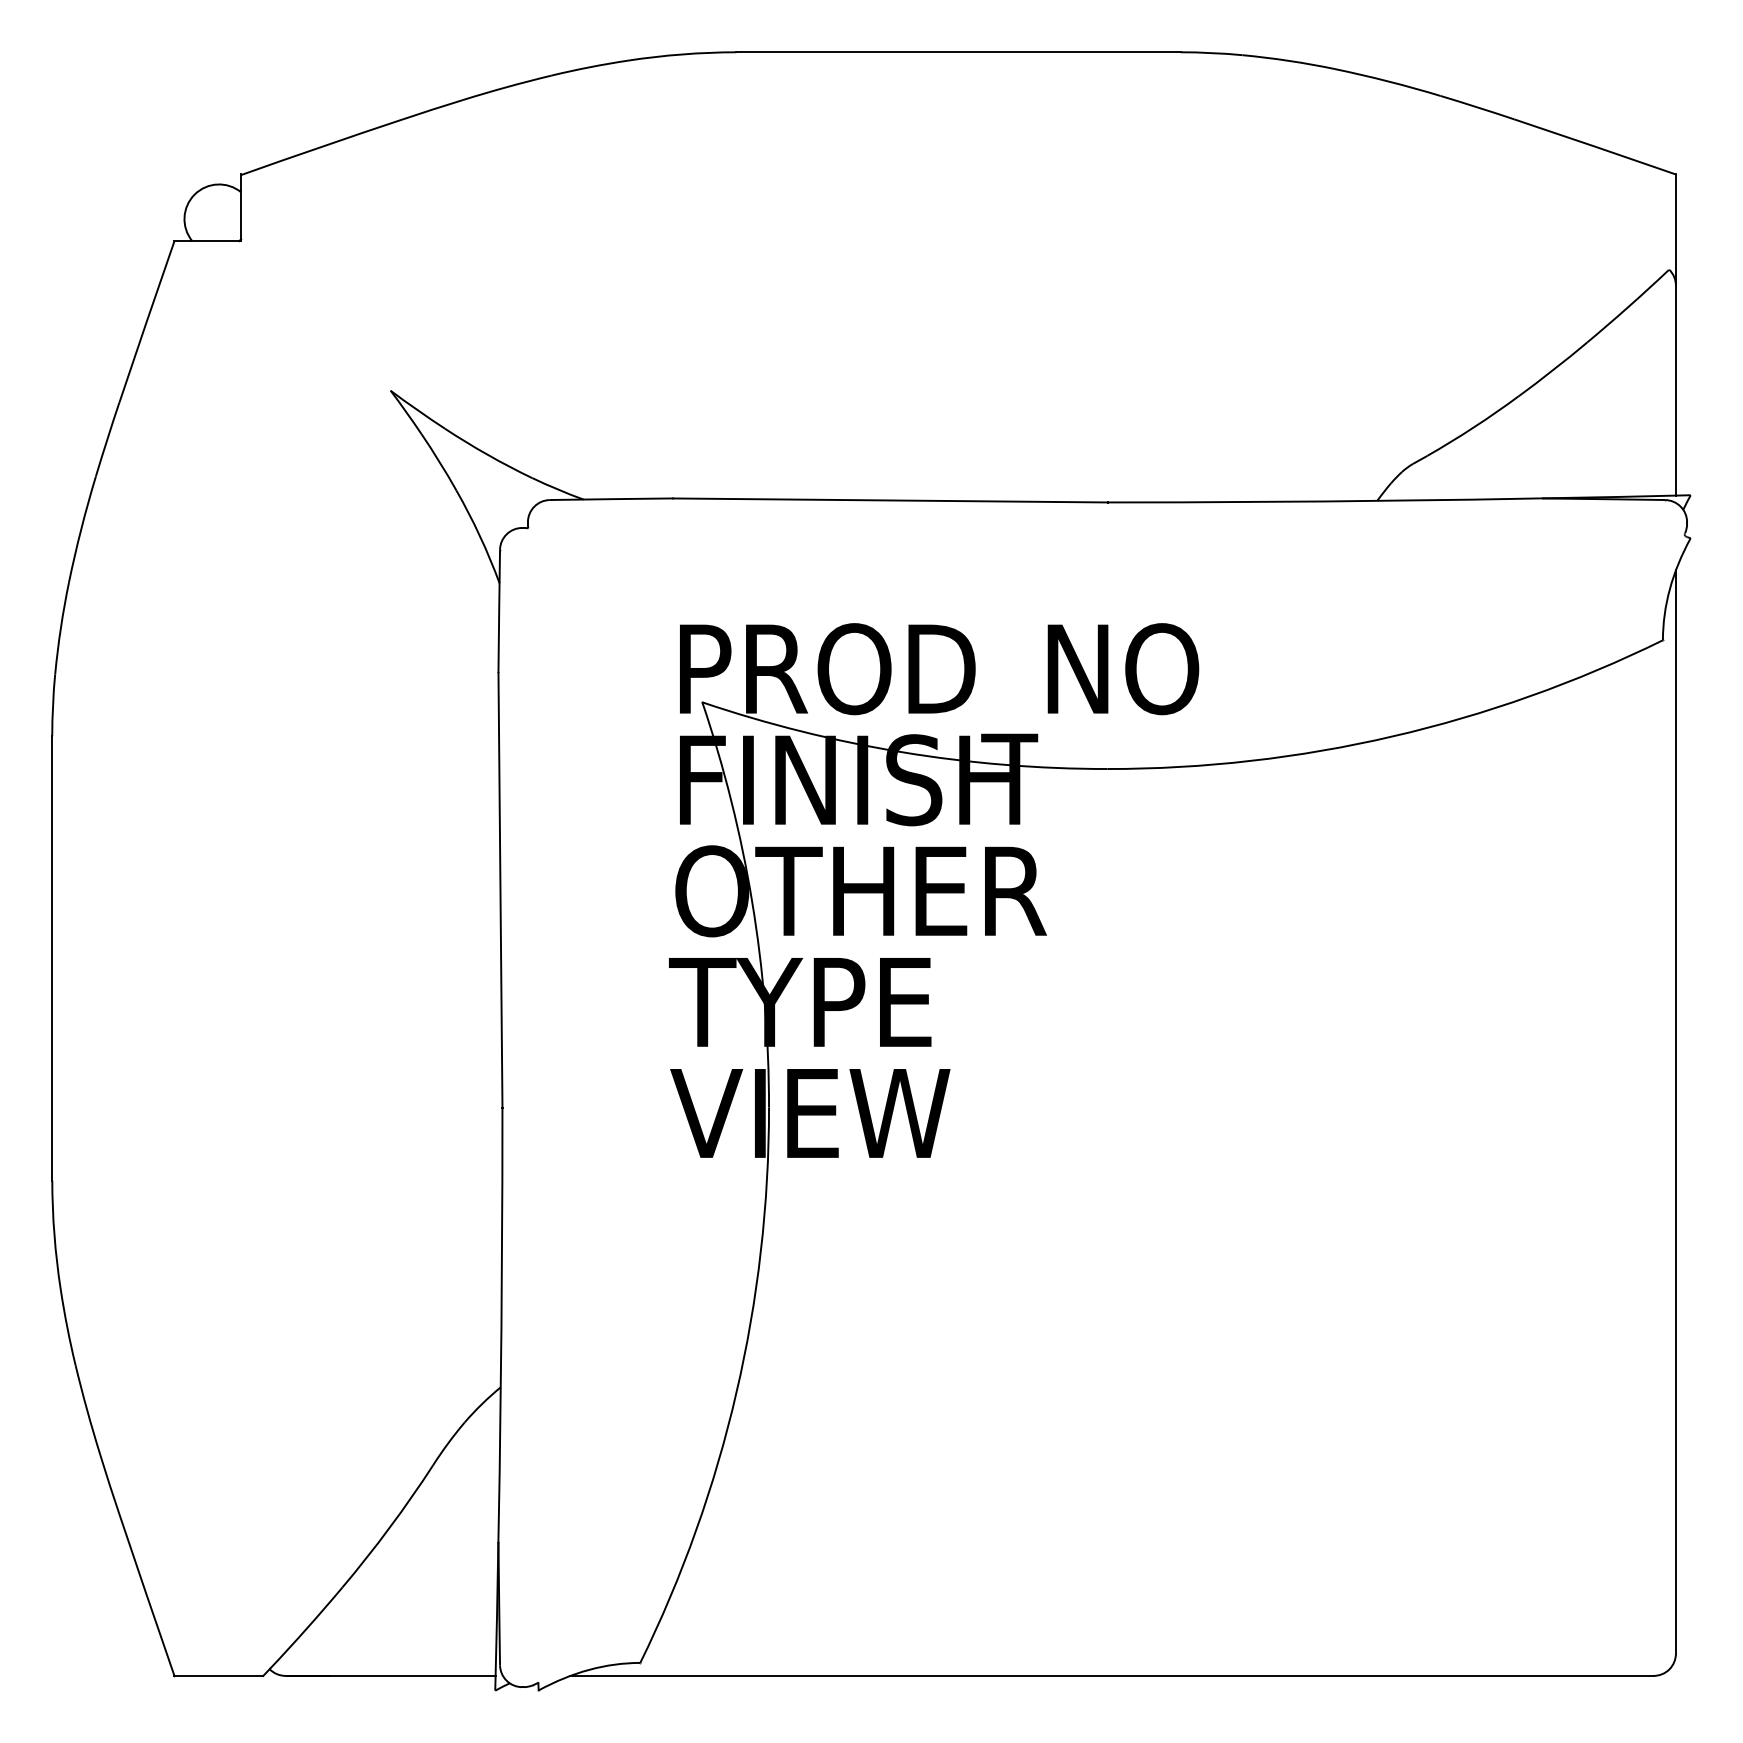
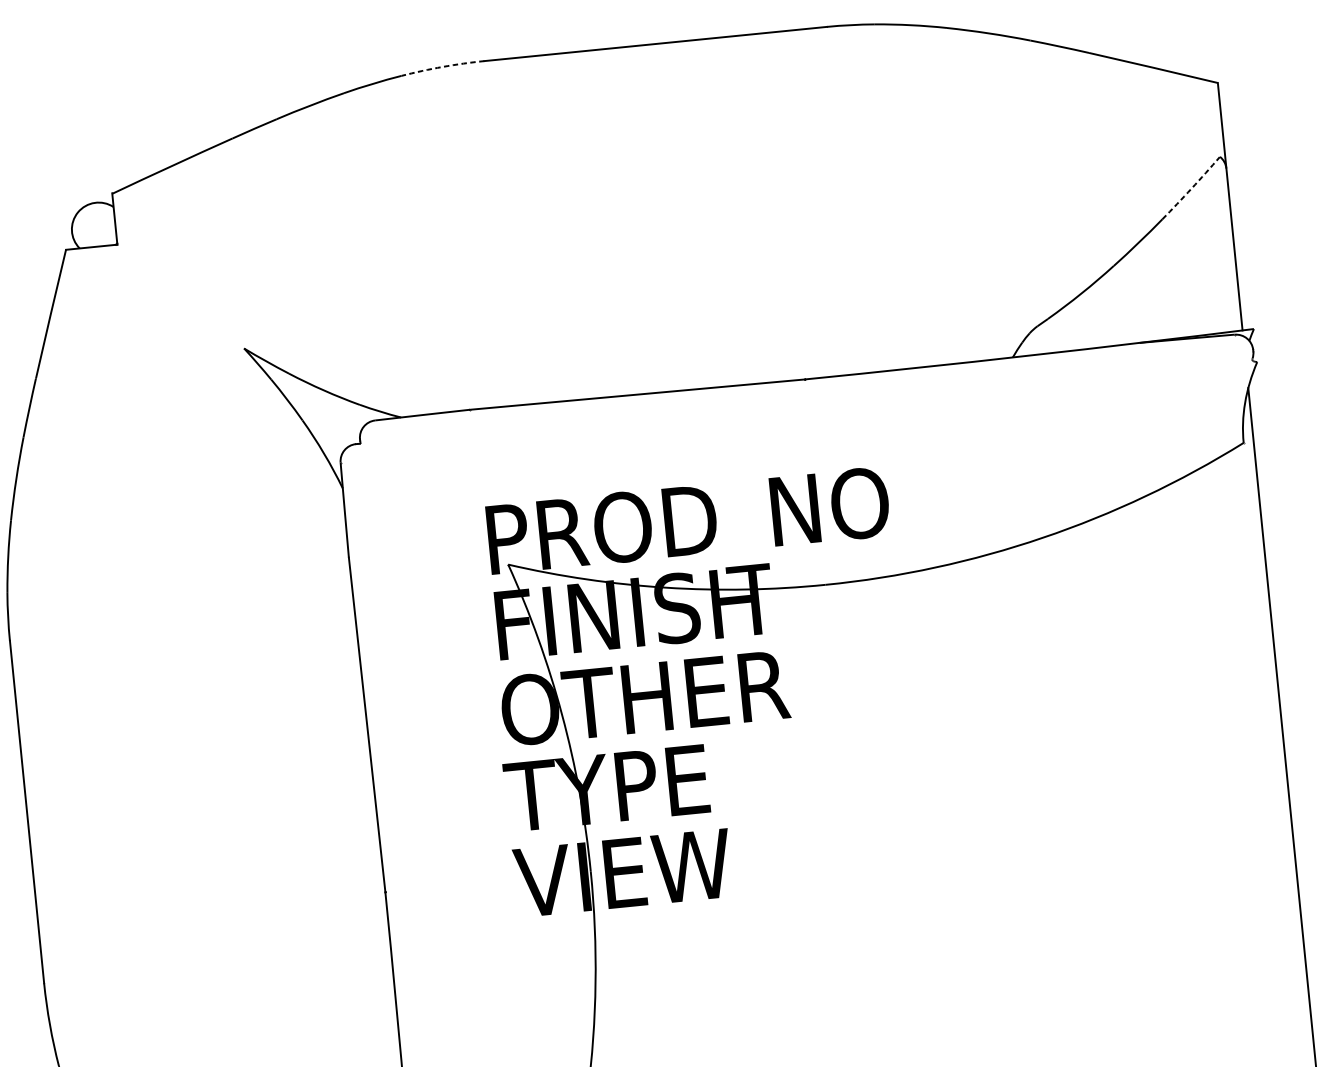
arc: (682, 54) -> (443, 66), solid -> dashed
arc: (1628, 306) -> (1191, 188), solid -> dashed

